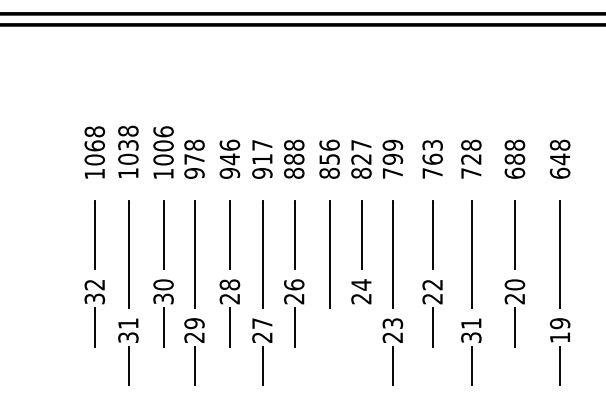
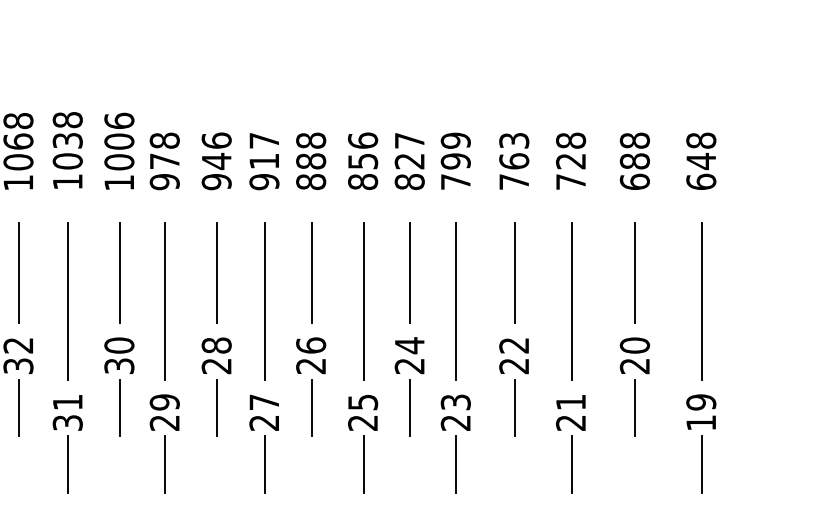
line: (361, 327) -> (409, 408), added
text: (471, 337) -> (571, 422), 31 -> 21
part: (329, 351) -> (362, 443), added

